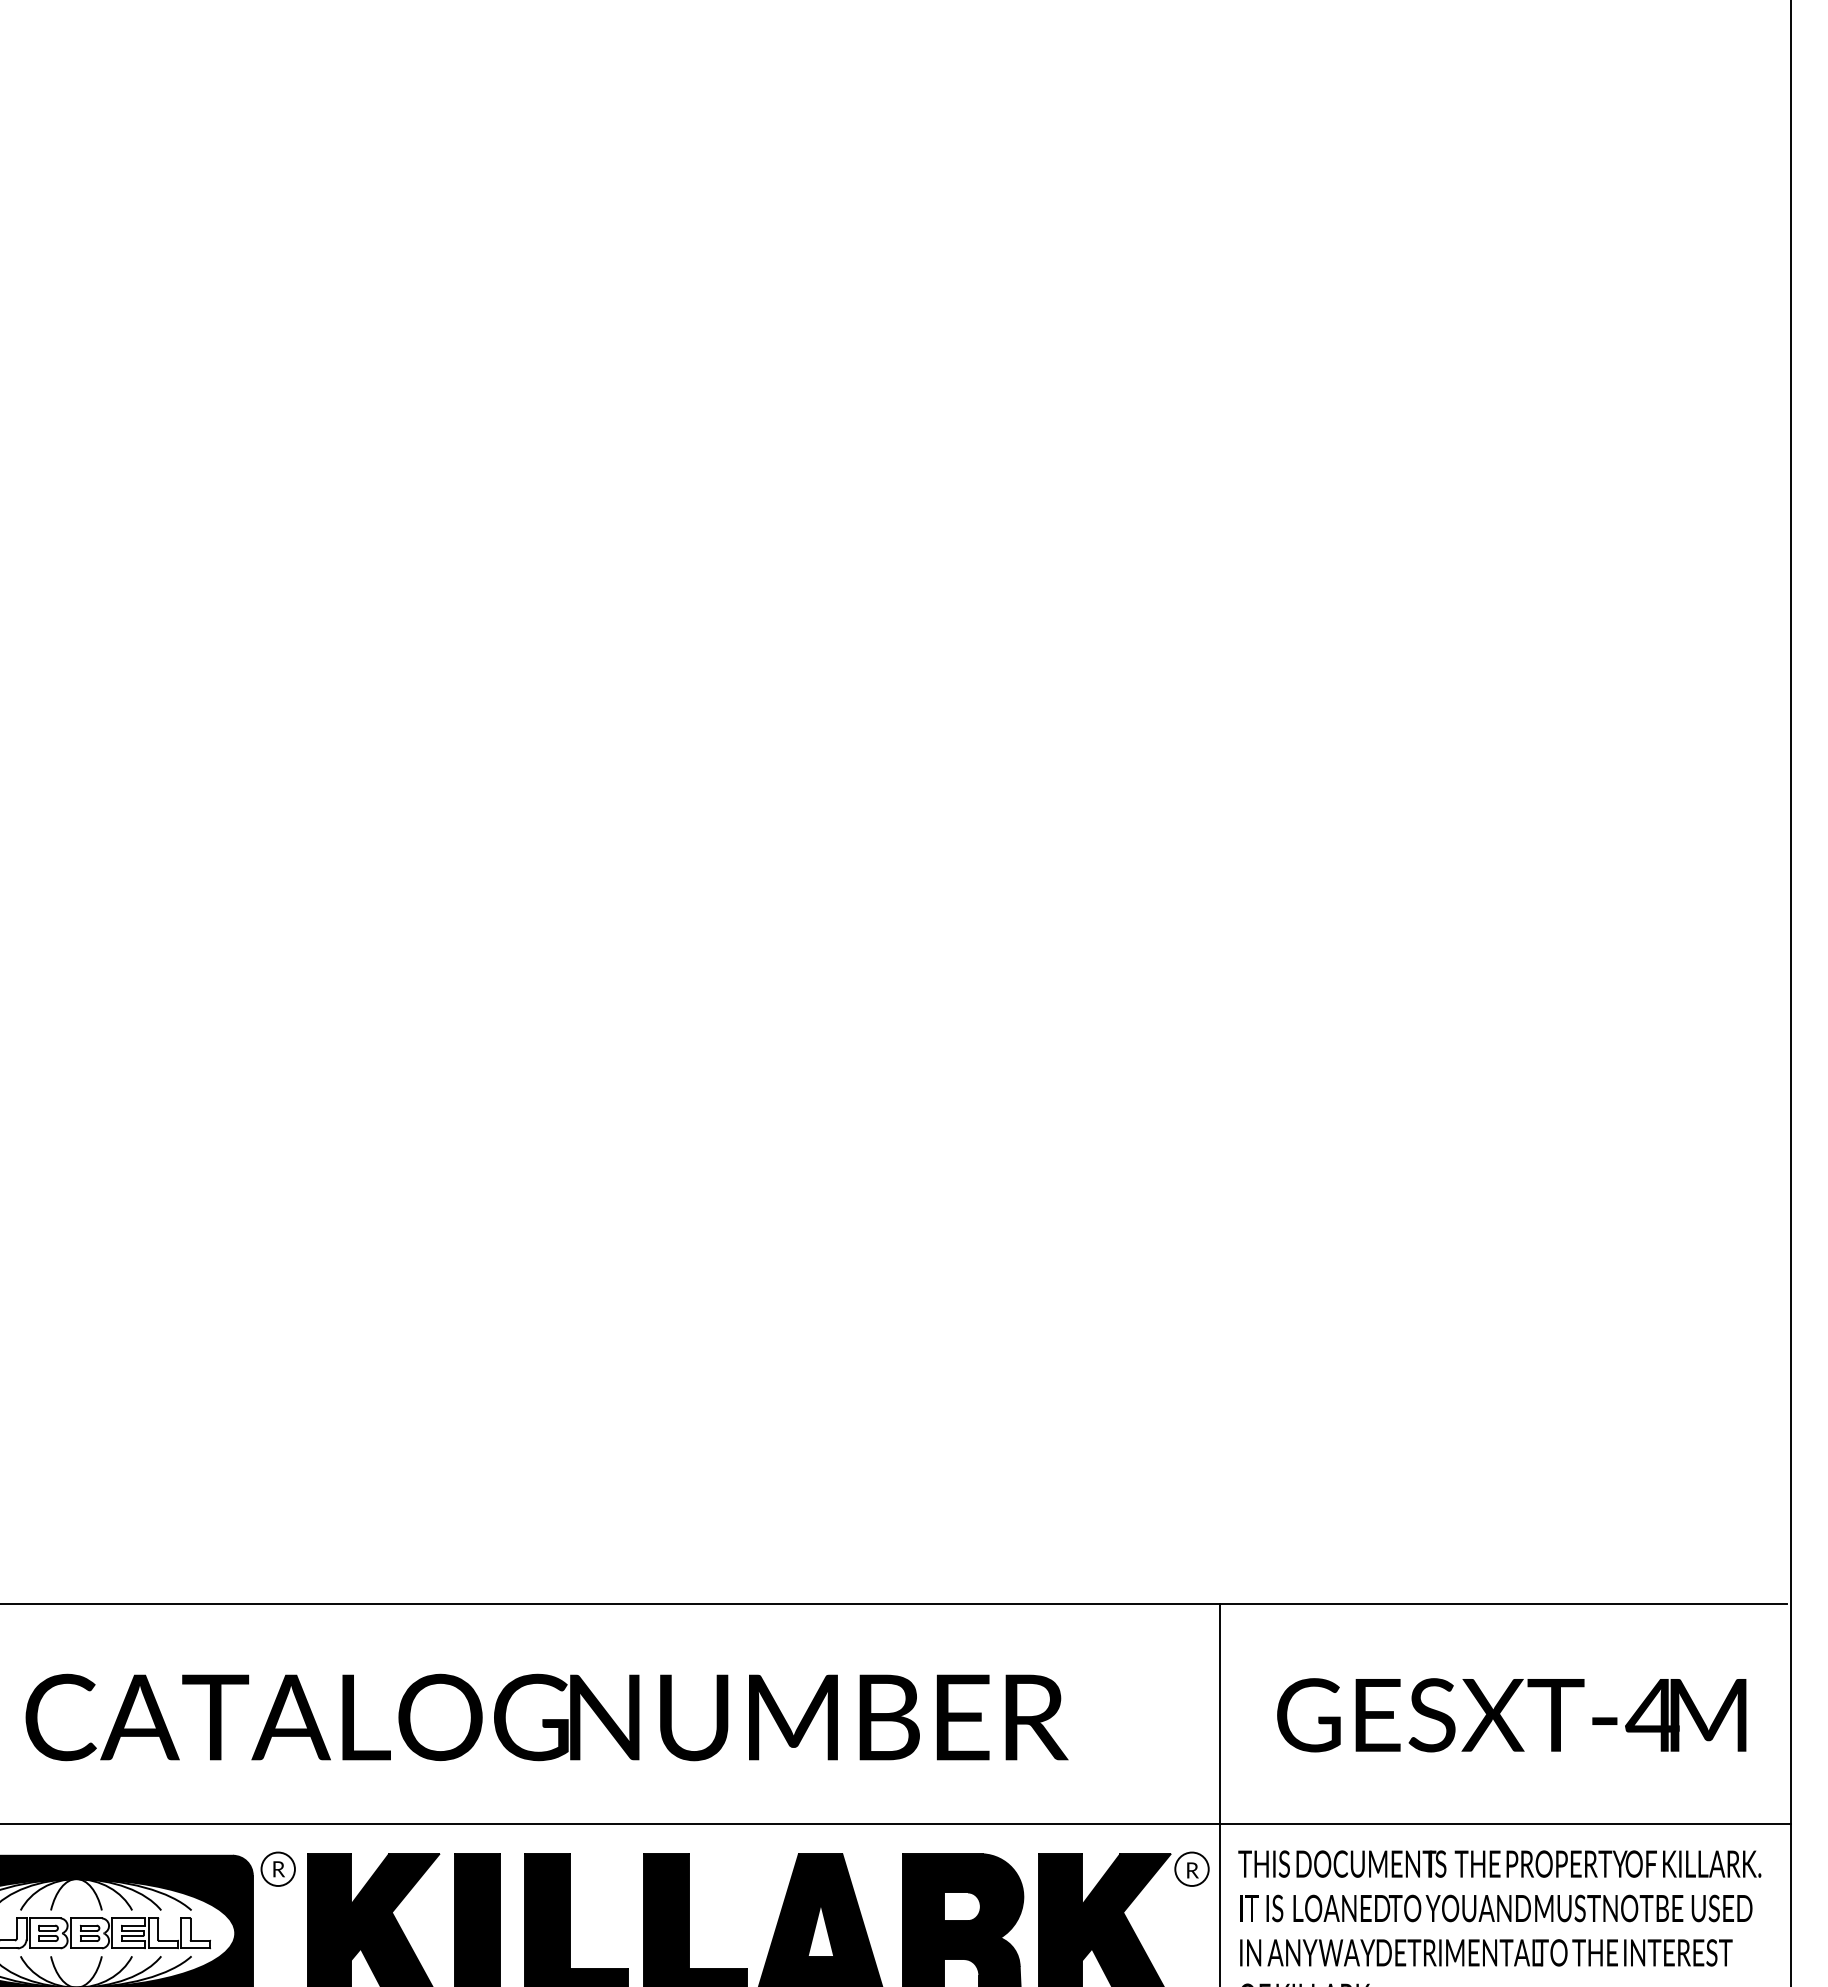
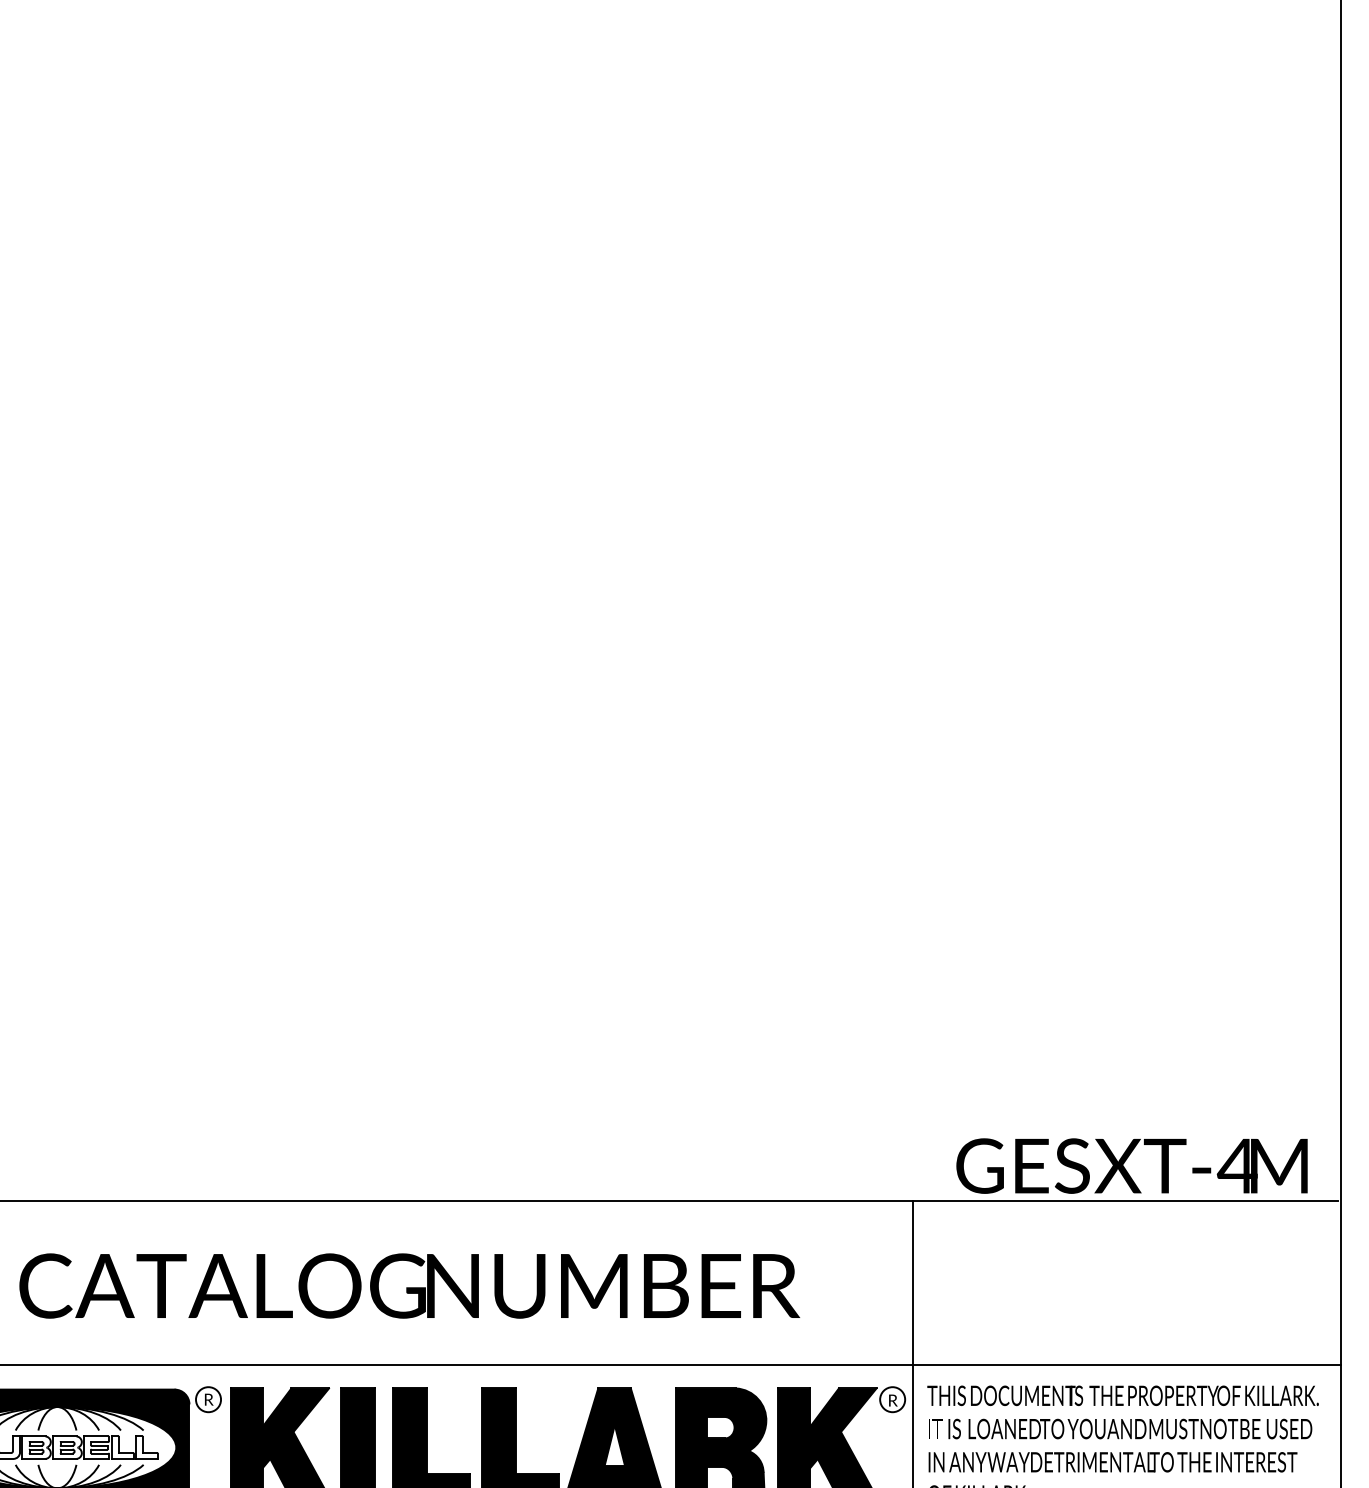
text: (1511, 1715) -> (1131, 1166), moved

